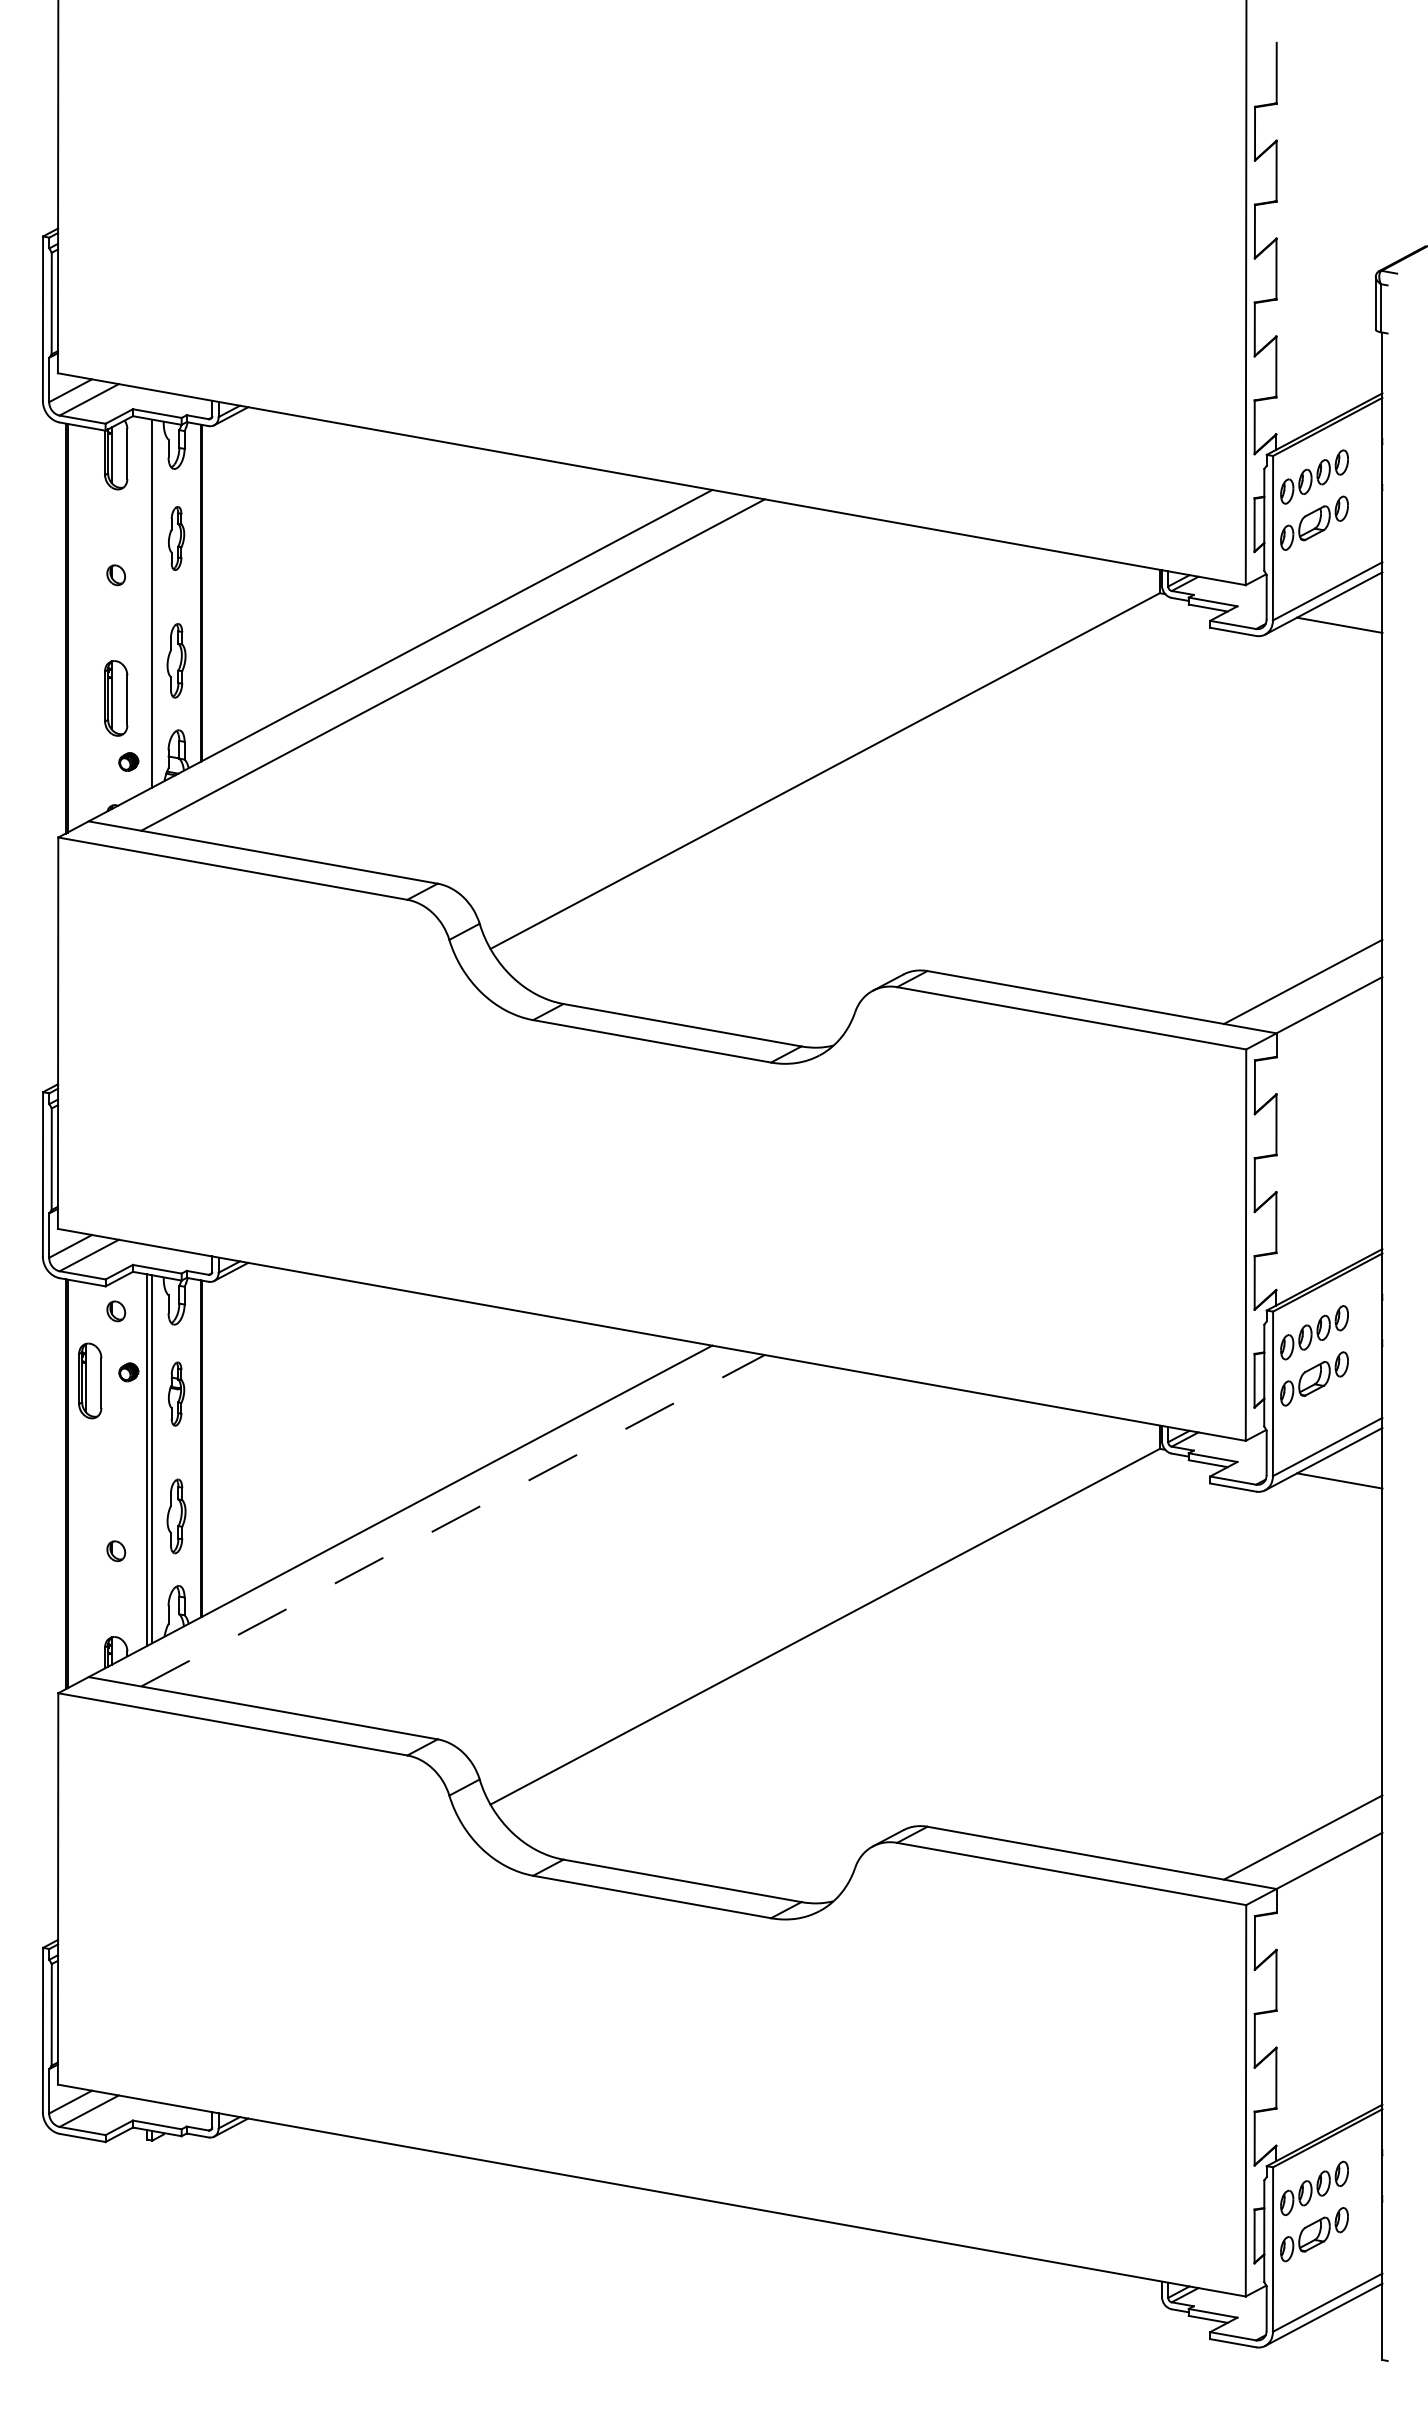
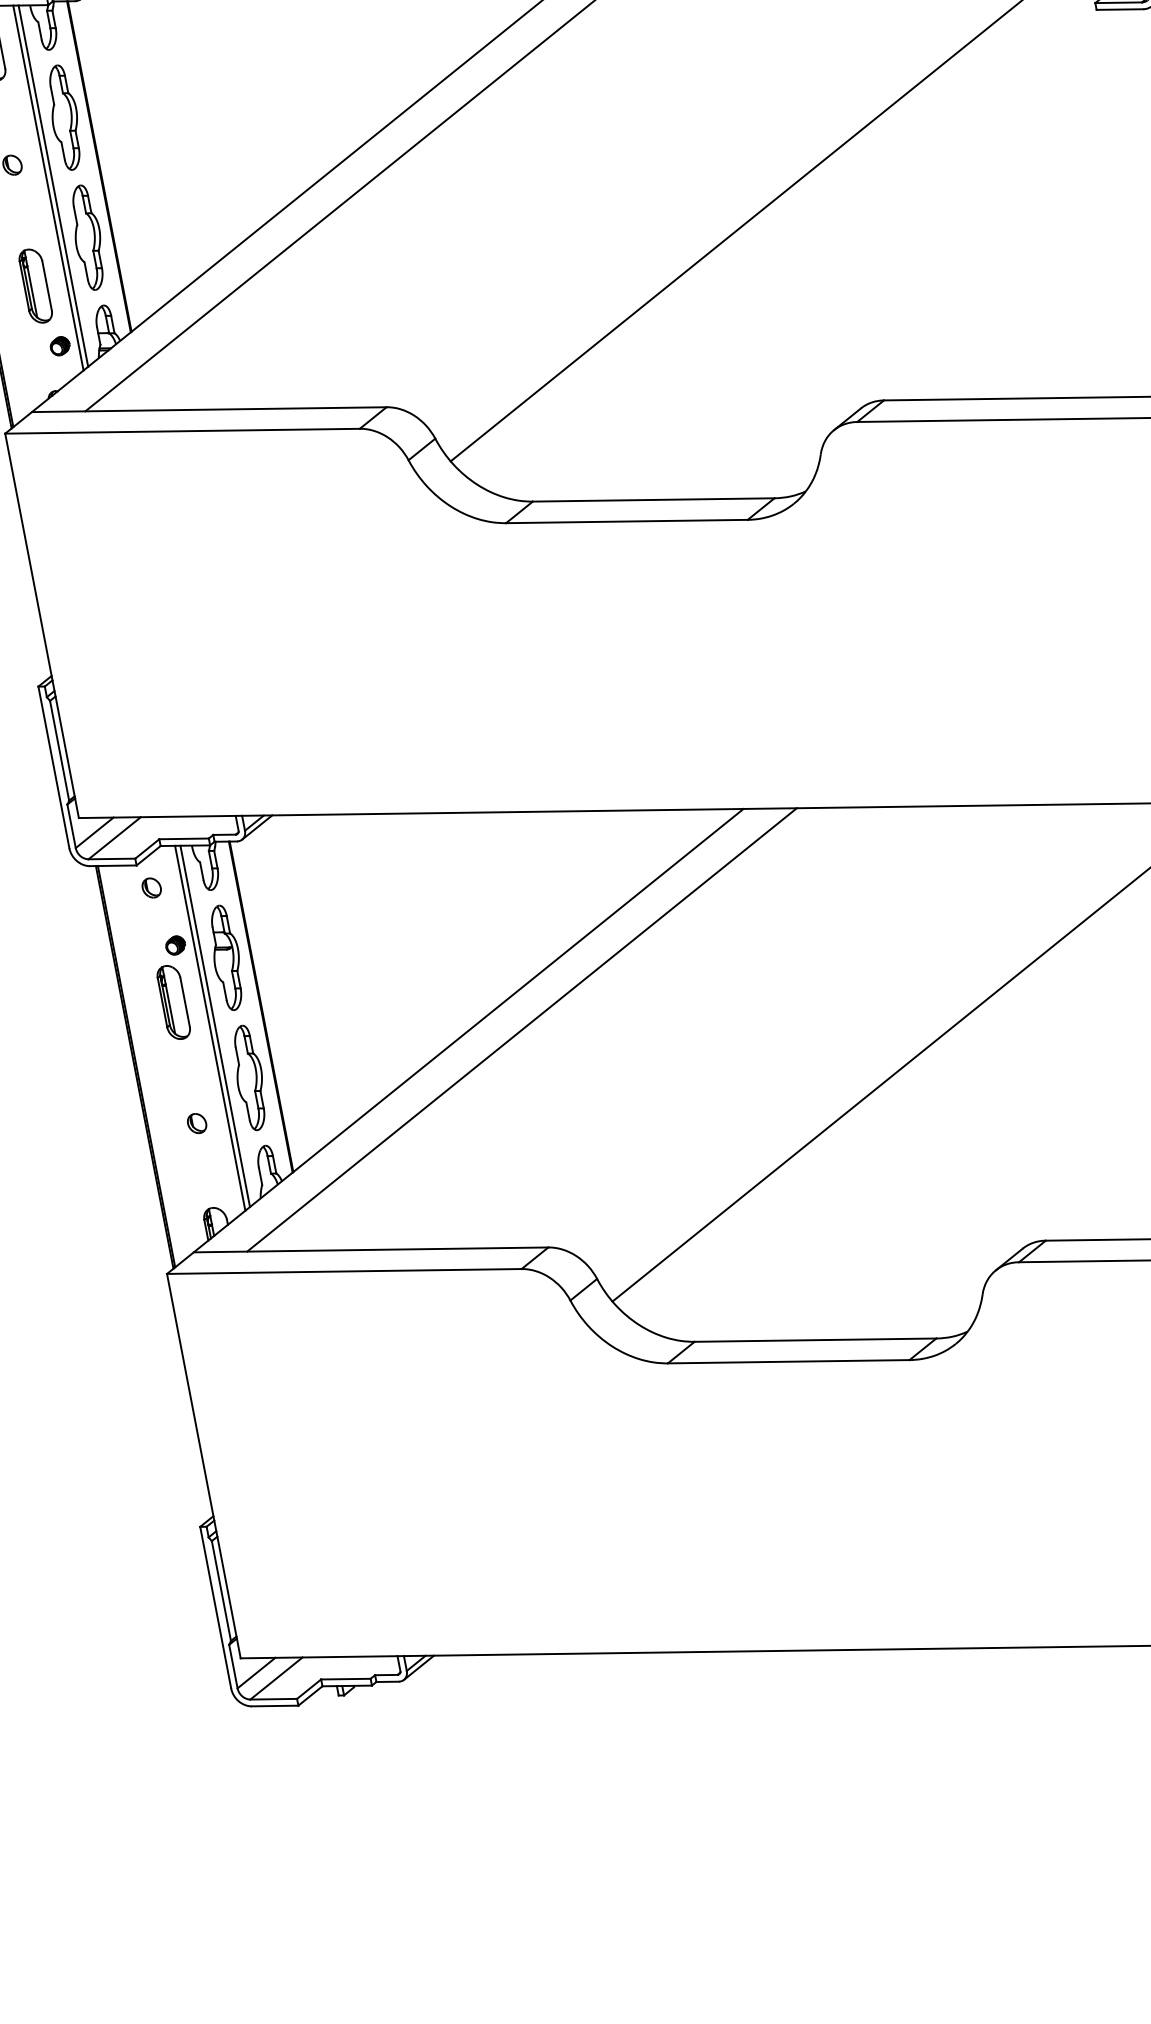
part: (176, 538) -> (64, 117), size x1.67
line: (147, 604) -> (48, 187), added
part: (176, 660) -> (87, 237), size x1.43
part: (90, 1380) -> (173, 1001), moved
part: (176, 1393) -> (226, 957), size x1.67
part: (176, 1516) -> (249, 1078), size x1.43
line: (453, 1520) -> (522, 1029), dashed -> solid

